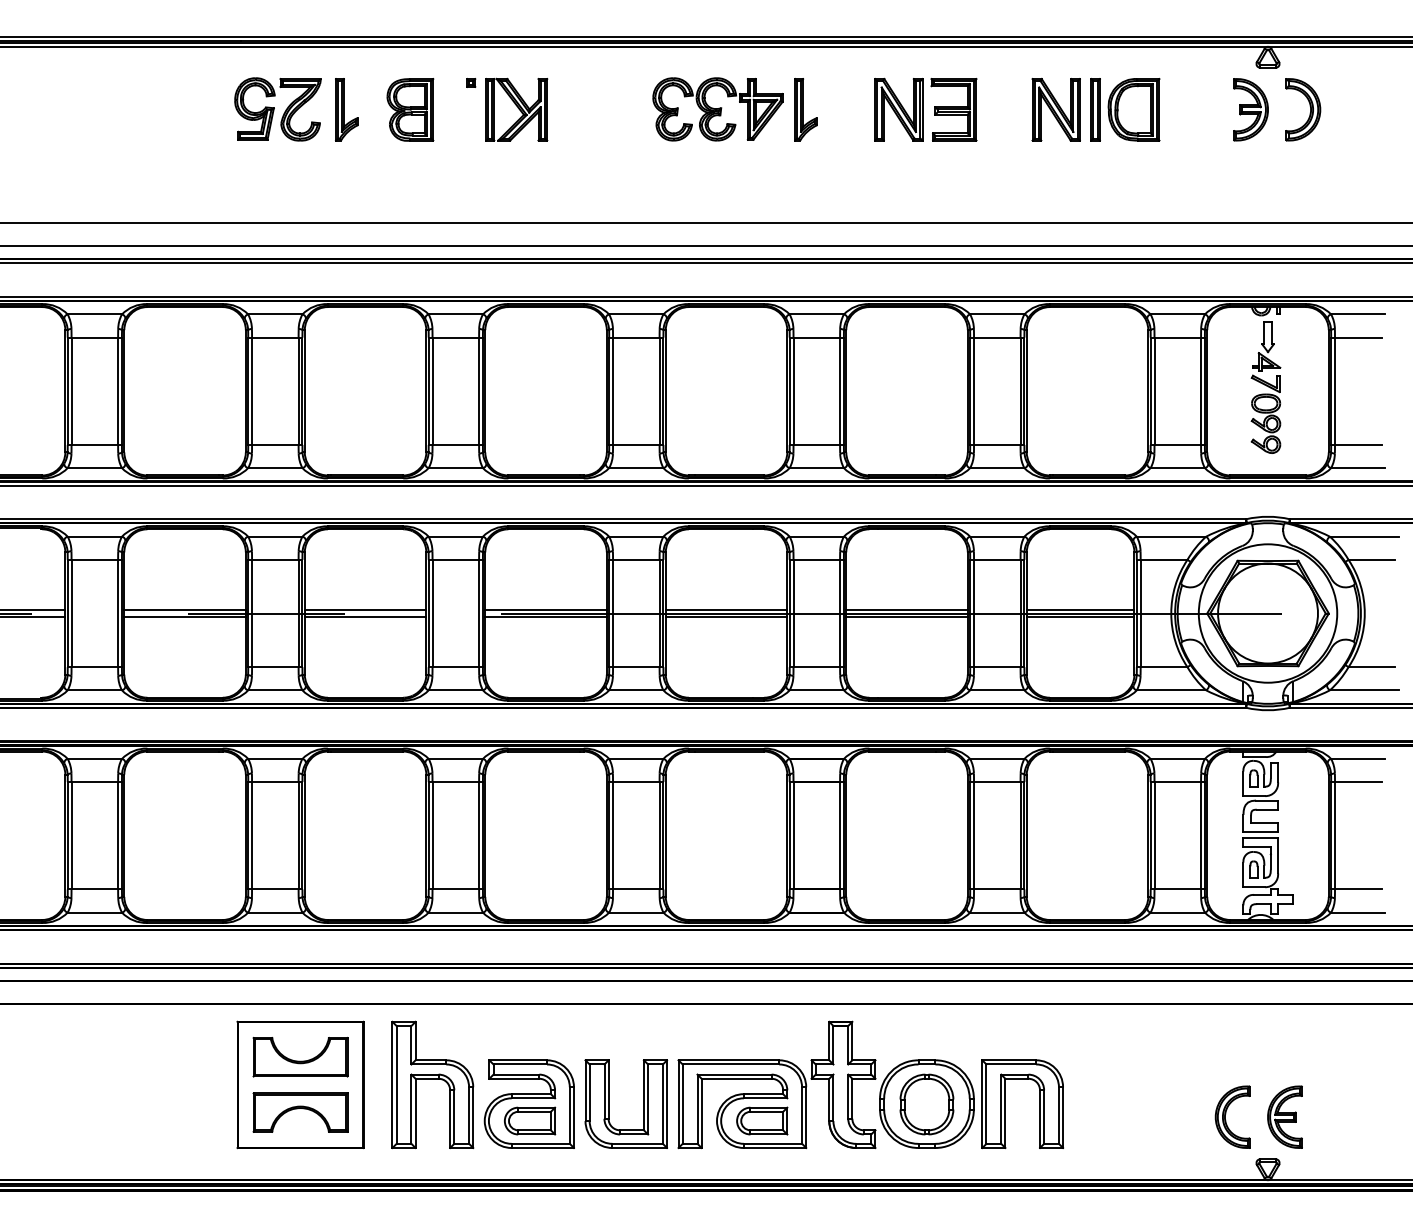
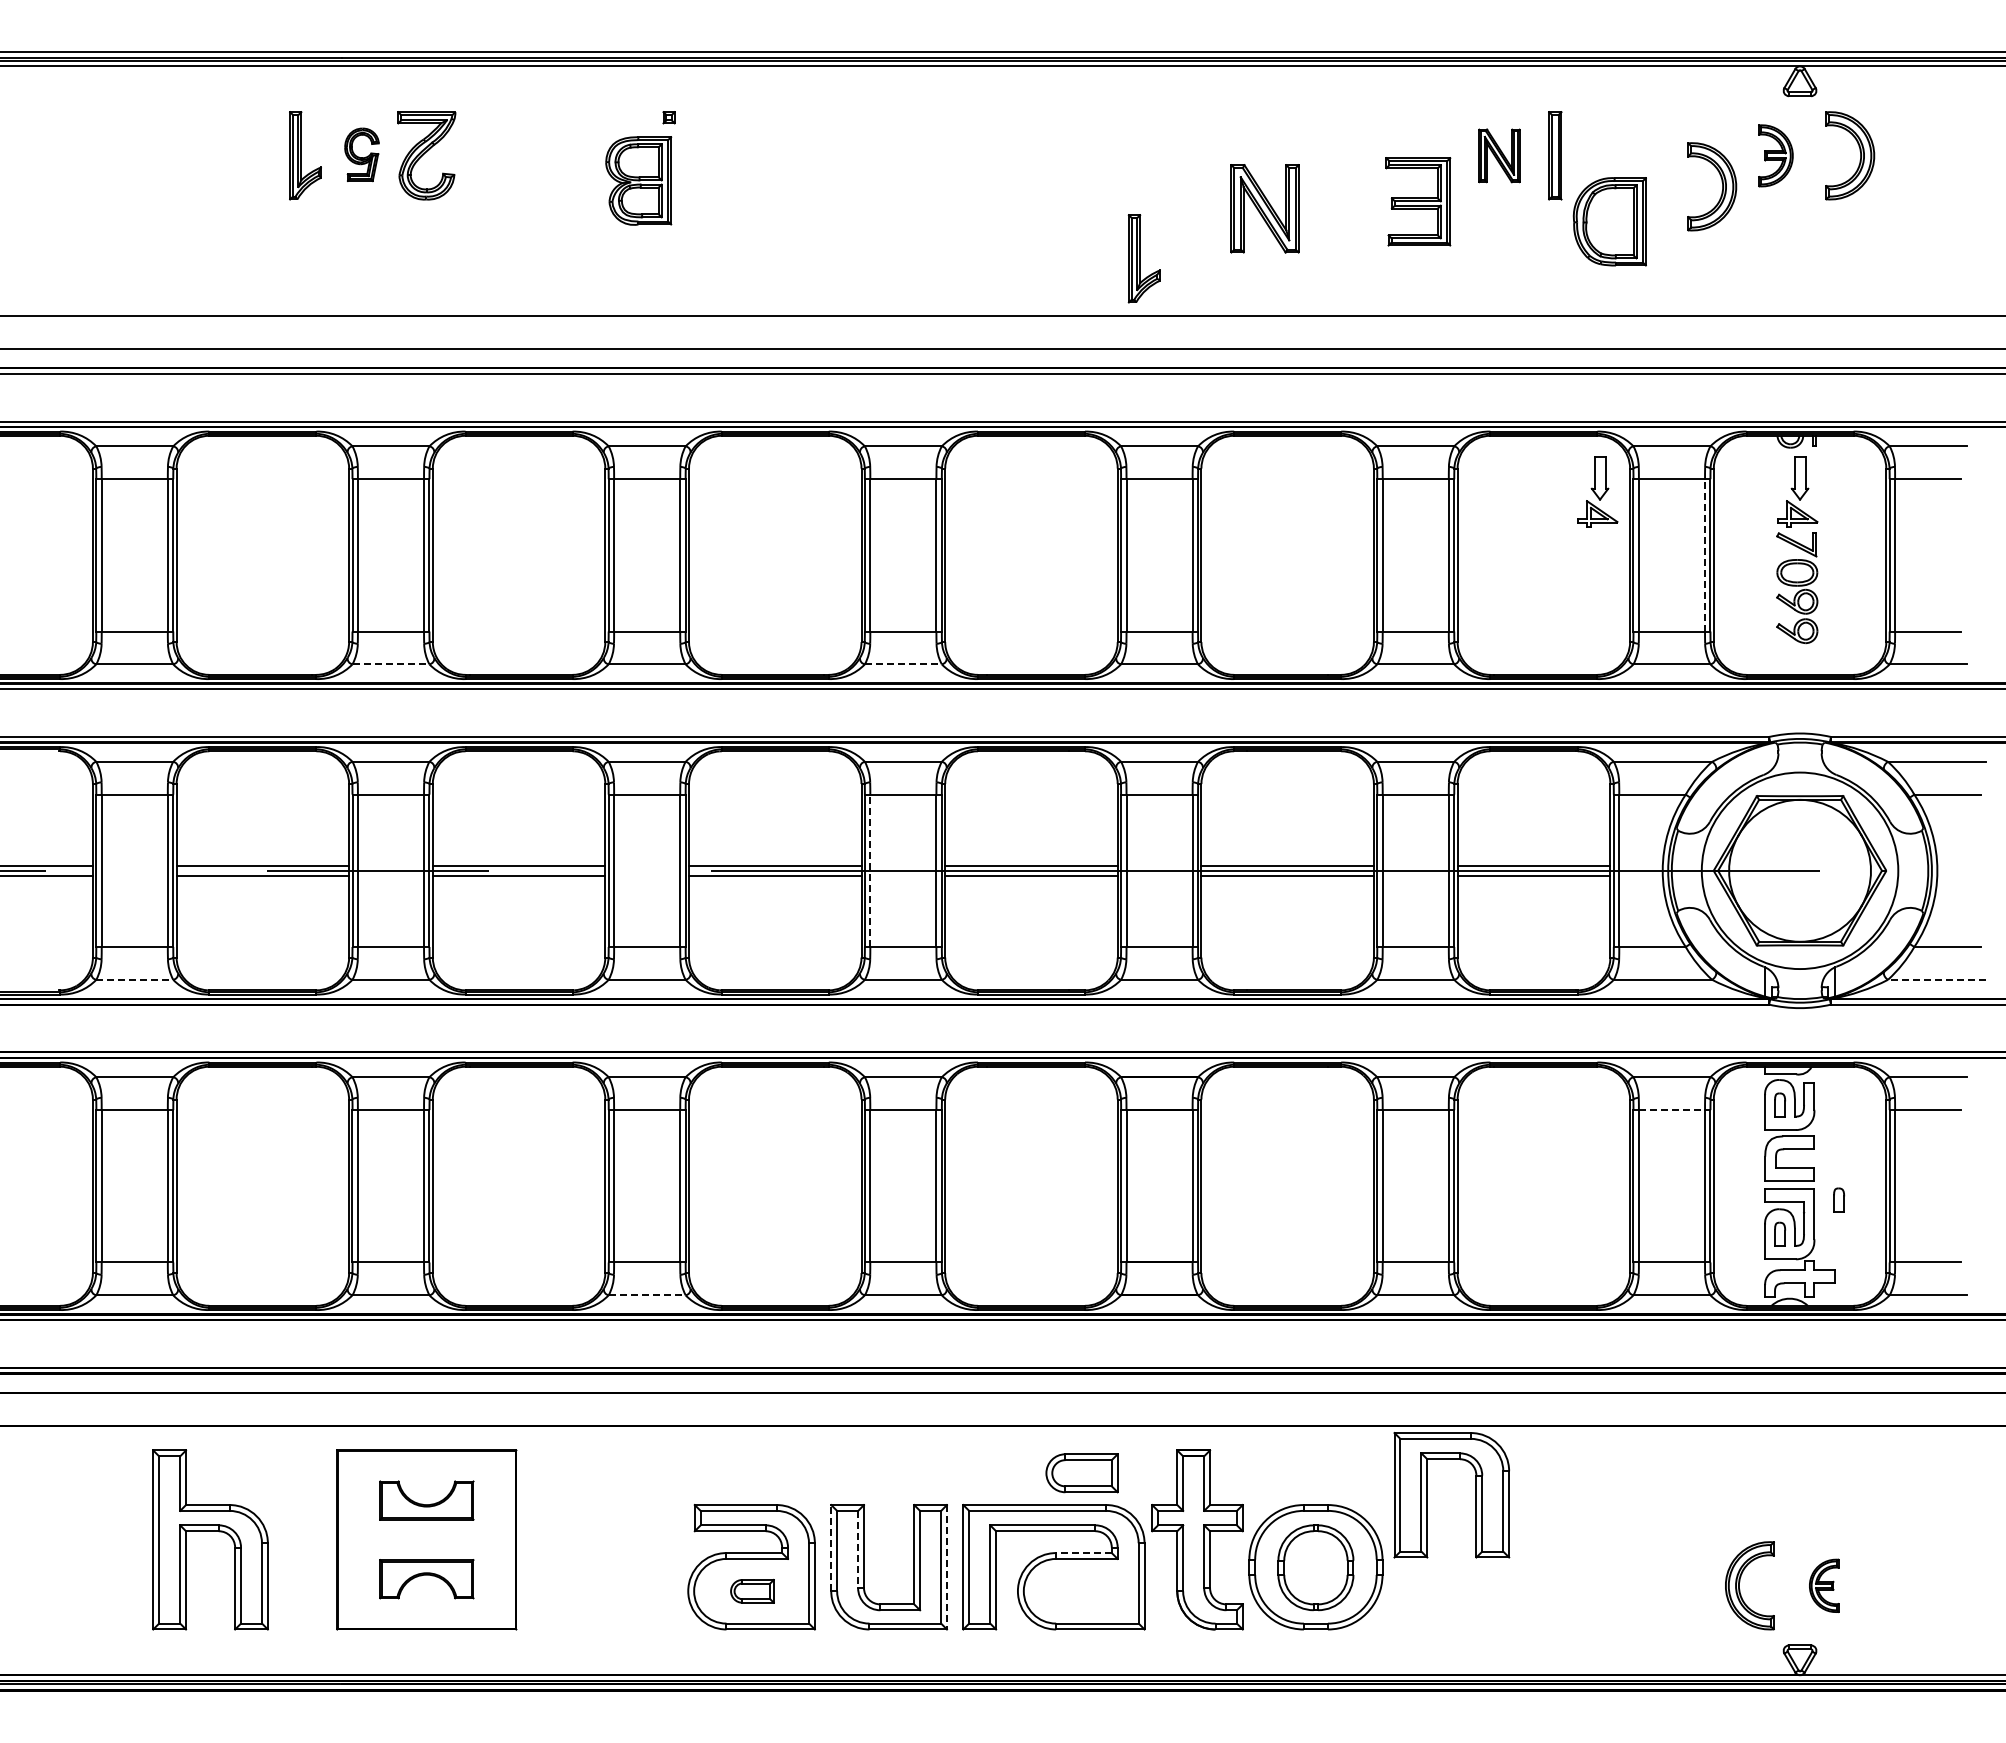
part: (254, 108) -> (361, 154), size x0.6
part: (346, 109) -> (305, 155), moved
part: (410, 109) -> (638, 180), moved
part: (516, 109) -> (733, 155), removed
part: (718, 109) -> (1019, 155), removed
part: (805, 109) -> (1143, 258), moved
part: (898, 109) -> (1264, 208), moved
part: (954, 109) -> (1418, 201), moved
part: (1056, 109) -> (1499, 155), size x0.6
part: (1133, 109) -> (1609, 221), moved
part: (1250, 109) -> (1775, 155), size x0.7
part: (1212, 128) -> (1721, 182), added
part: (1125, 346) -> (1597, 491), added
line: (1201, 390) -> (1705, 554), solid -> dashed
line: (275, 468) -> (391, 664), solid -> dashed
line: (636, 468) -> (903, 664), solid -> dashed
line: (613, 613) -> (870, 870), solid -> dashed
line: (95, 690) -> (135, 979), solid -> dashed
line: (1364, 690) -> (1936, 979), solid -> dashed
line: (1178, 782) -> (1672, 1110), solid -> dashed
part: (1295, 845) -> (1839, 1199), added
line: (456, 912) -> (647, 1295), solid -> dashed
part: (300, 1057) -> (426, 1500), size x0.7
part: (432, 1078) -> (210, 1531), moved
line: (585, 1090) -> (831, 1547), solid -> dashed
line: (604, 1091) -> (858, 1549), solid -> dashed
line: (763, 1094) -> (1083, 1553), solid -> dashed
line: (666, 1104) -> (946, 1567), solid -> dashed
part: (1005, 1104) -> (1427, 1495), moved
part: (300, 1112) -> (426, 1578), size x0.7
part: (1285, 1117) -> (1824, 1585), size x0.6
part: (530, 1121) -> (752, 1591), size x0.6
part: (761, 1121) -> (1081, 1473), moved

